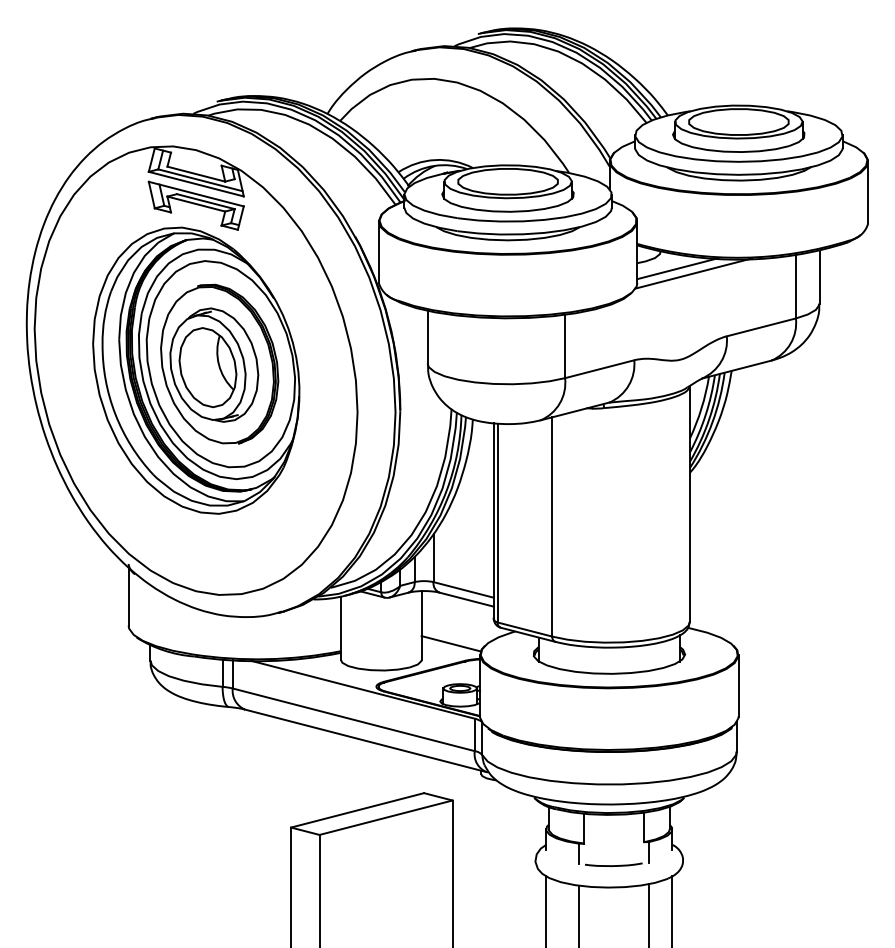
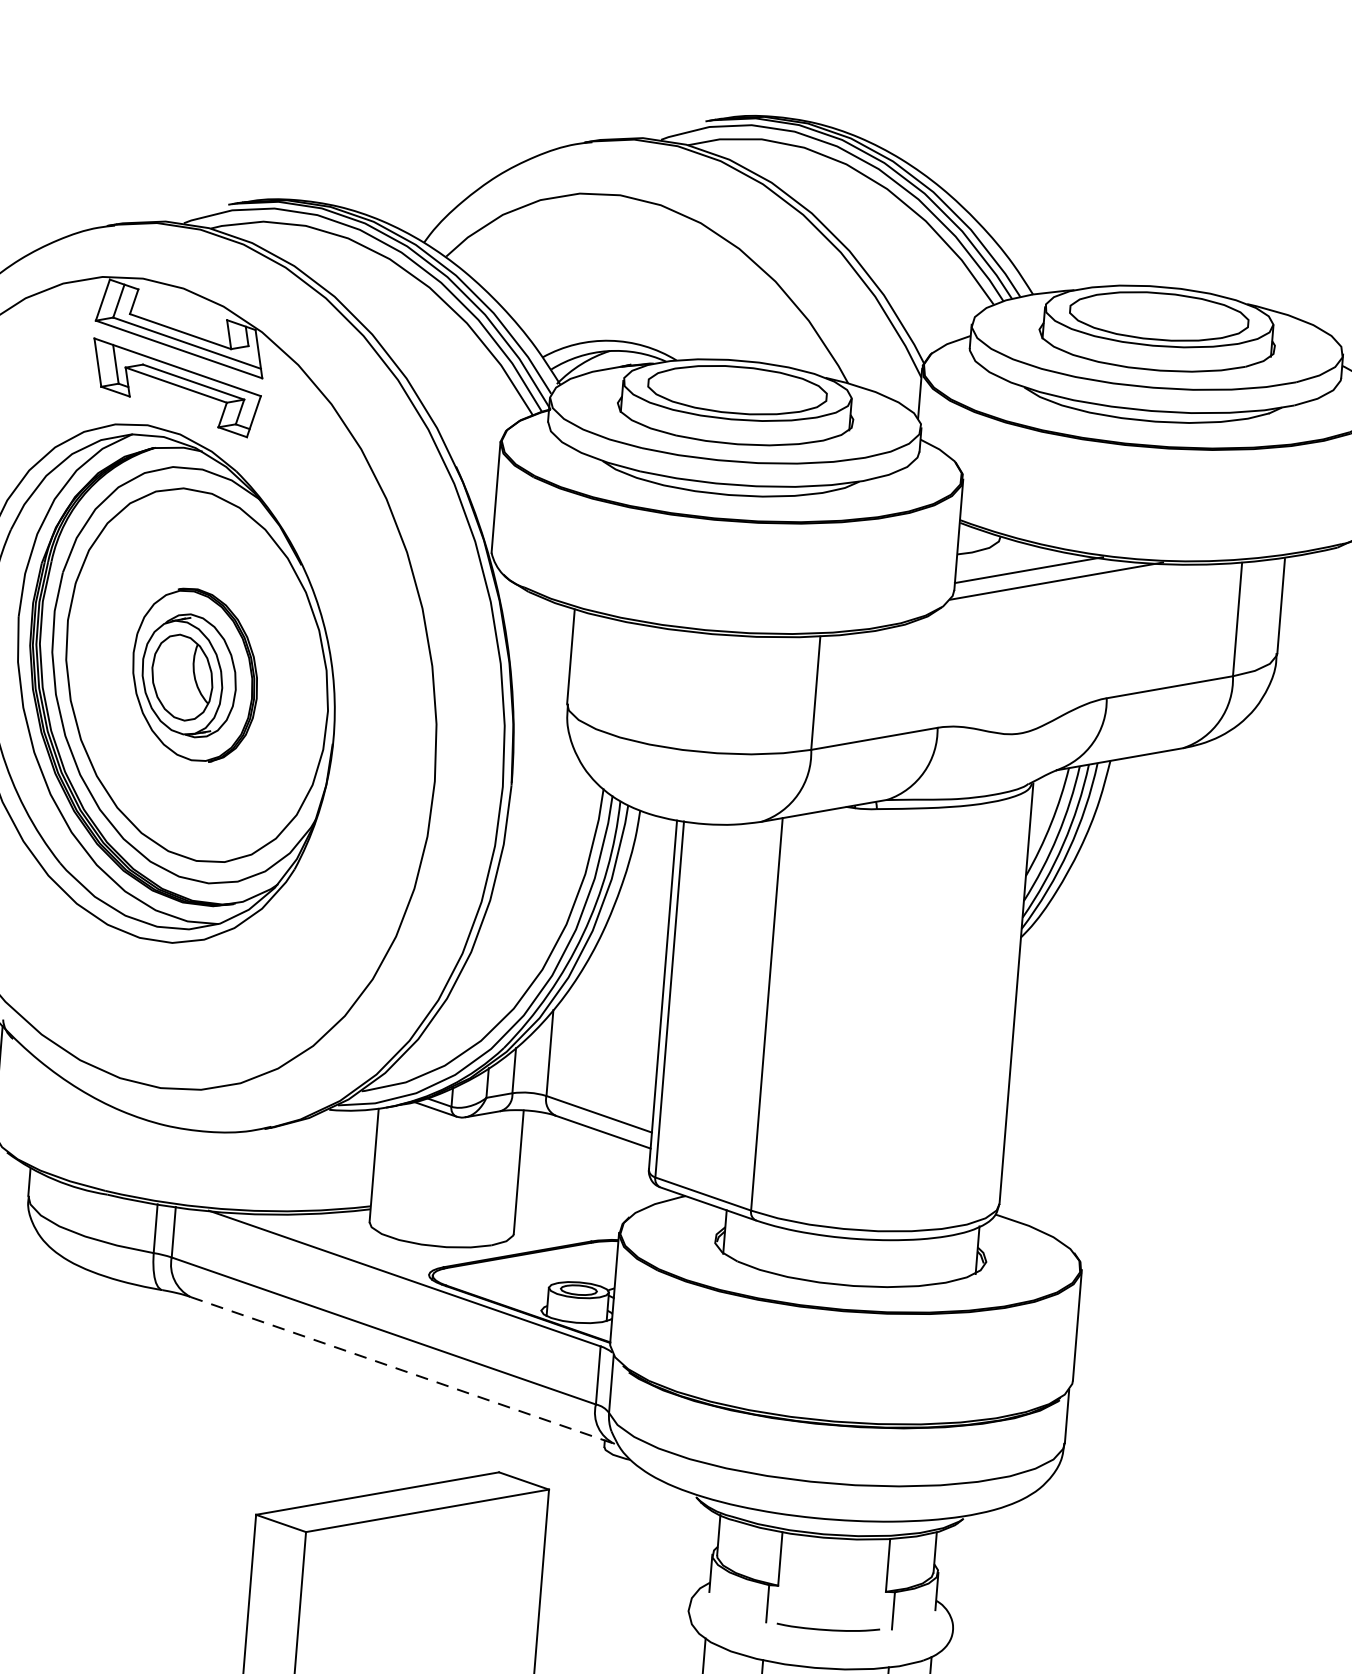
part: (219, 363) -> (194, 673), size x0.6
line: (450, 643) -> (567, 1208), removed
line: (366, 740) -> (403, 1369), solid -> dashed

